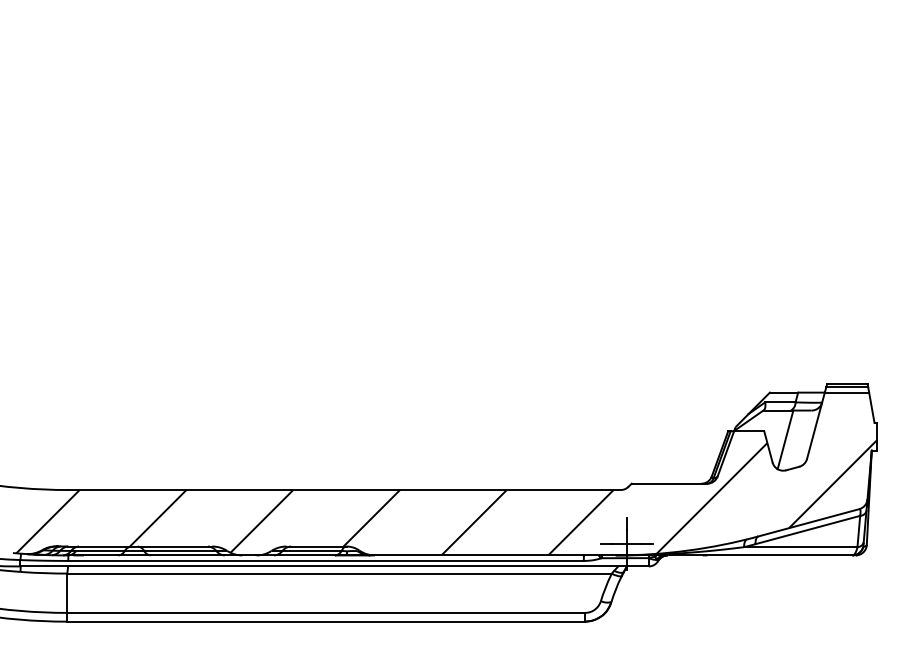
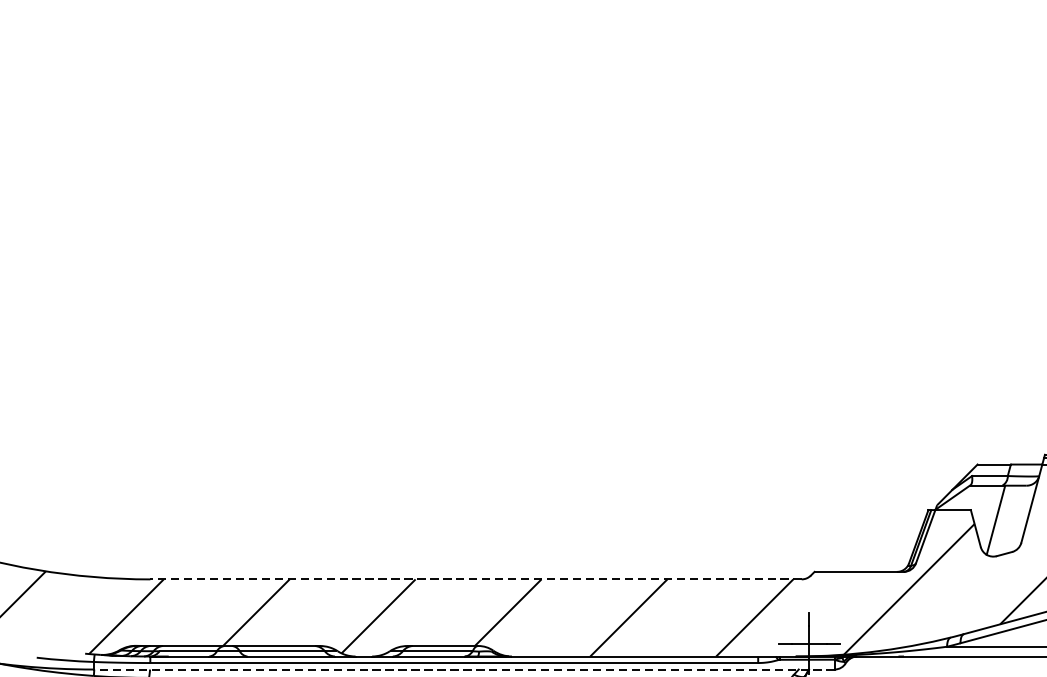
line: (344, 490) -> (475, 579), solid -> dashed
line: (334, 566) -> (464, 669), solid -> dashed

